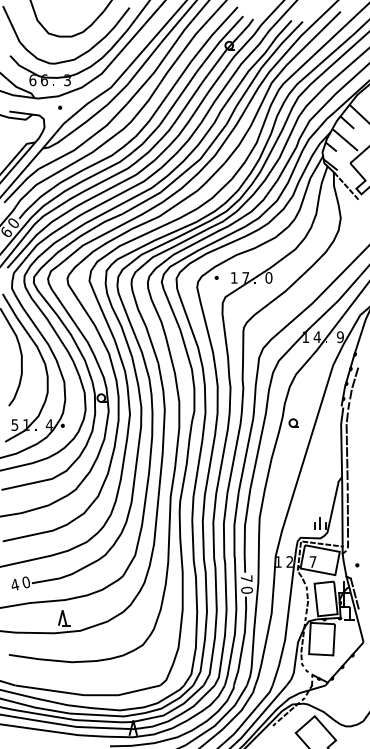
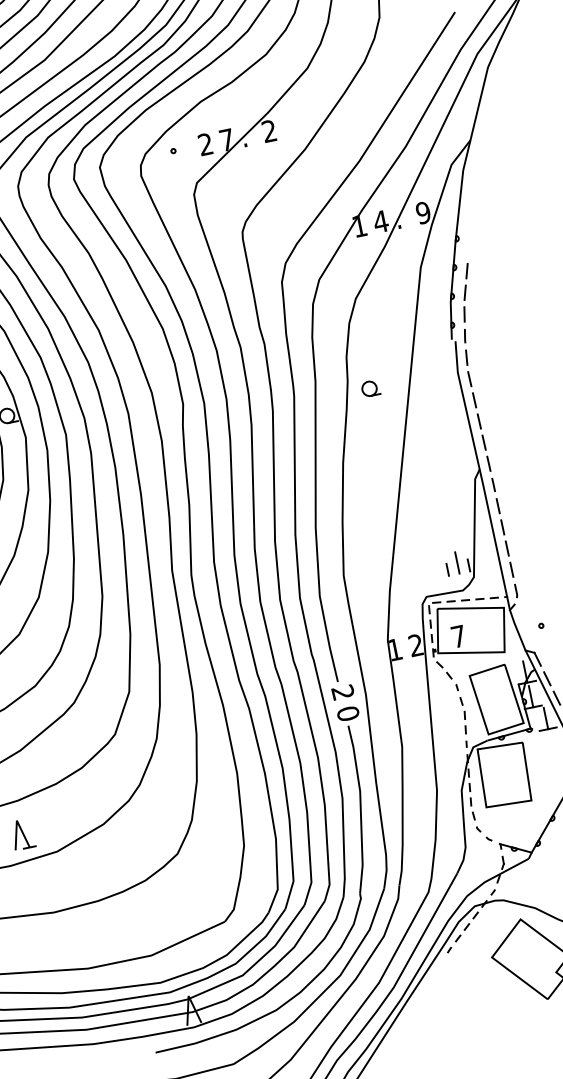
text: (233, 277) -> (204, 143), 1 -> 2
text: (268, 277) -> (268, 130), 0 -> 2
text: (246, 578) -> (342, 692), 7 -> 2

